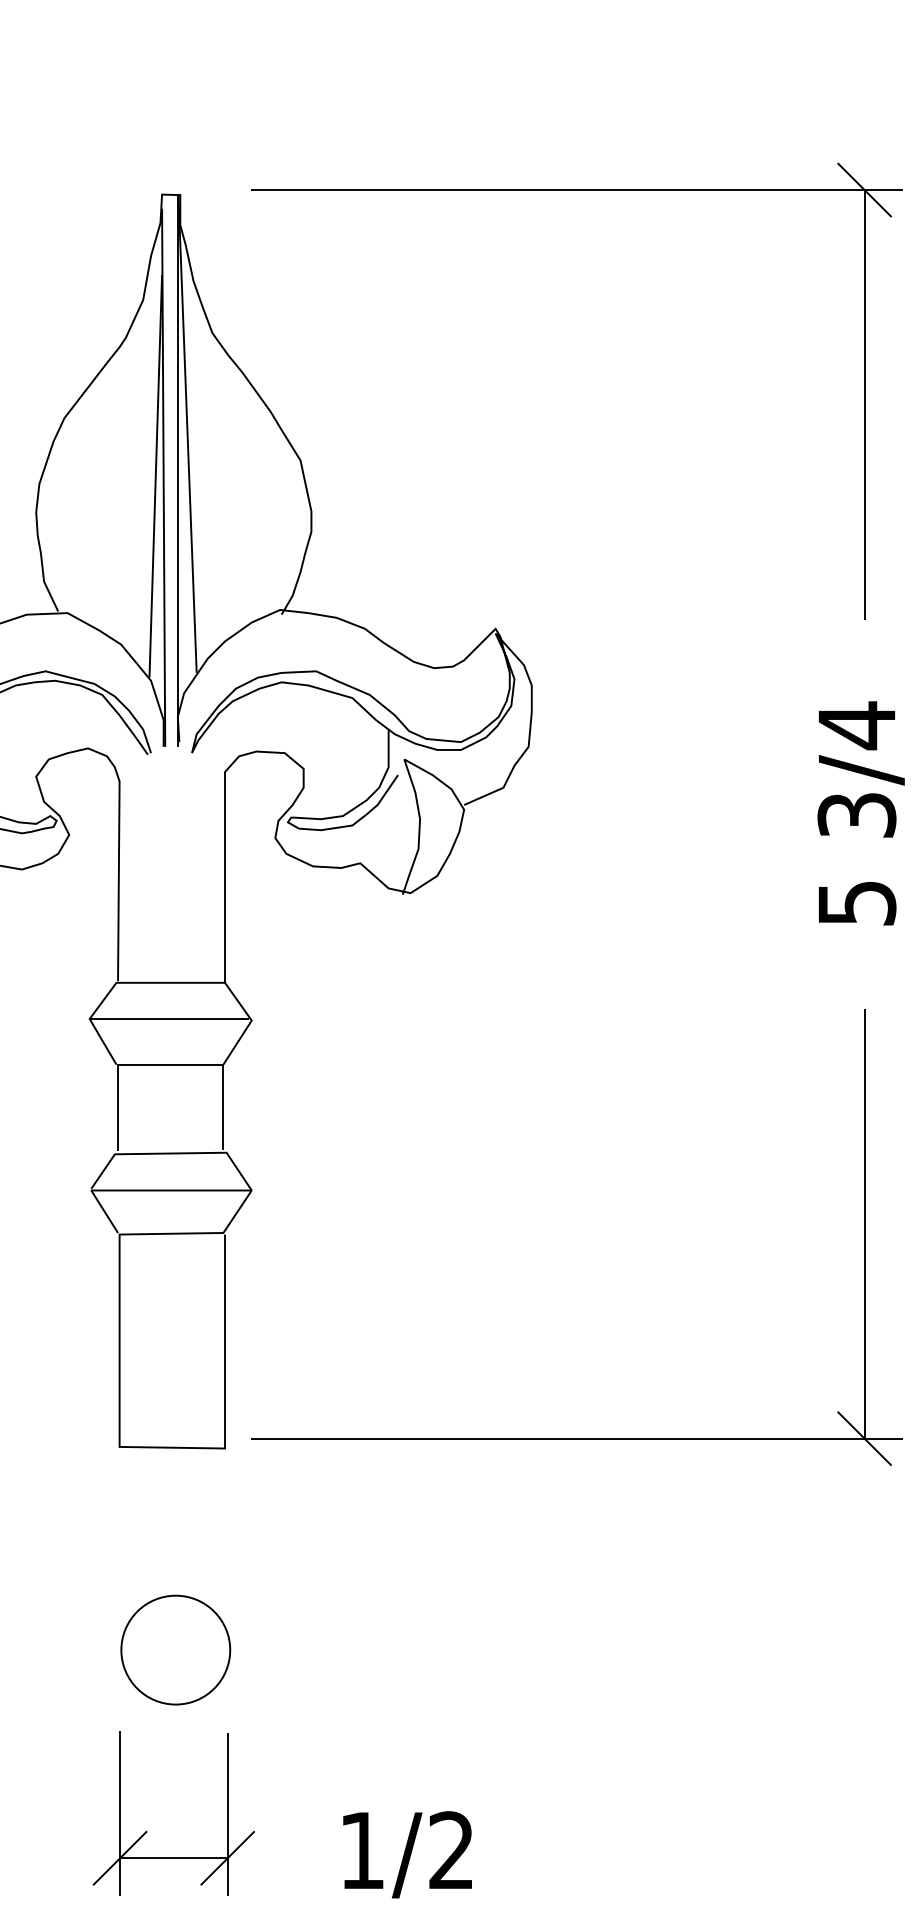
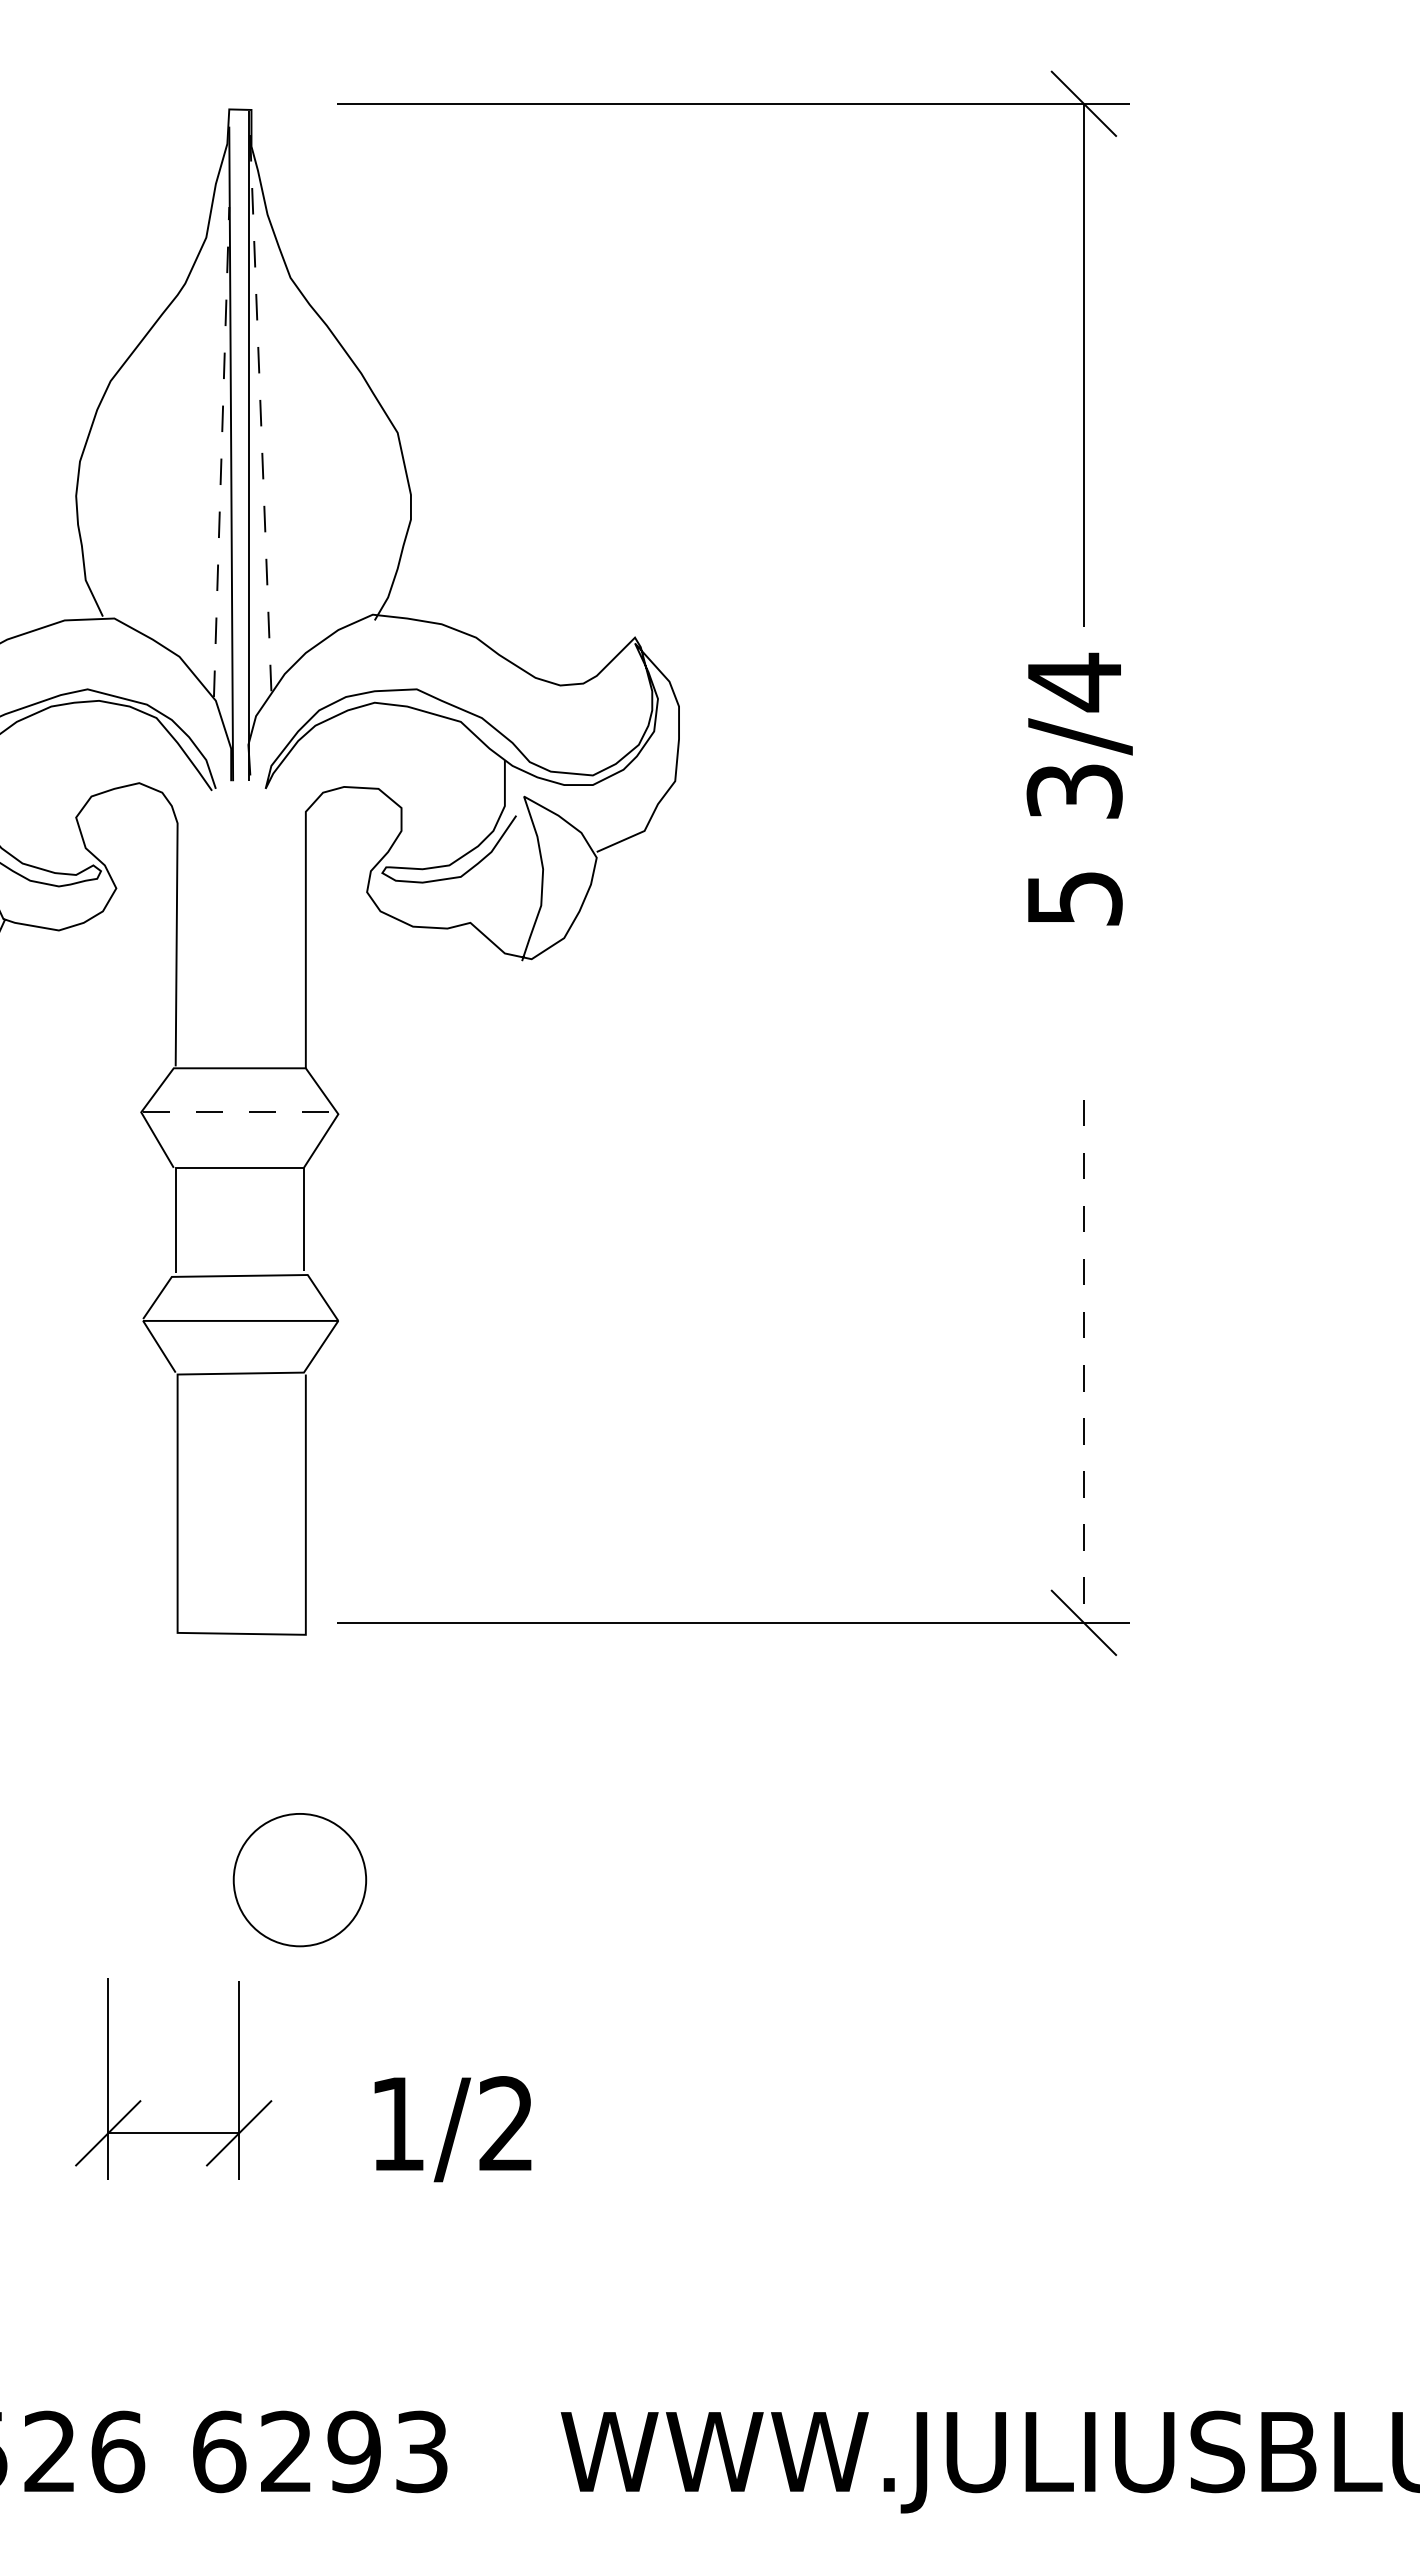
line: (187, 433) -> (260, 400), solid -> dashed
line: (155, 475) -> (221, 451), solid -> dashed
text: (860, 812) -> (1079, 788), moved
line: (169, 1019) -> (238, 1112), solid -> dashed
line: (864, 1223) -> (1083, 1361), solid -> dashed
circle: (175, 1650) -> (299, 1880), moved
part: (147, 1831) -> (141, 2100), moved
text: (407, 1855) -> (452, 2129), moved

